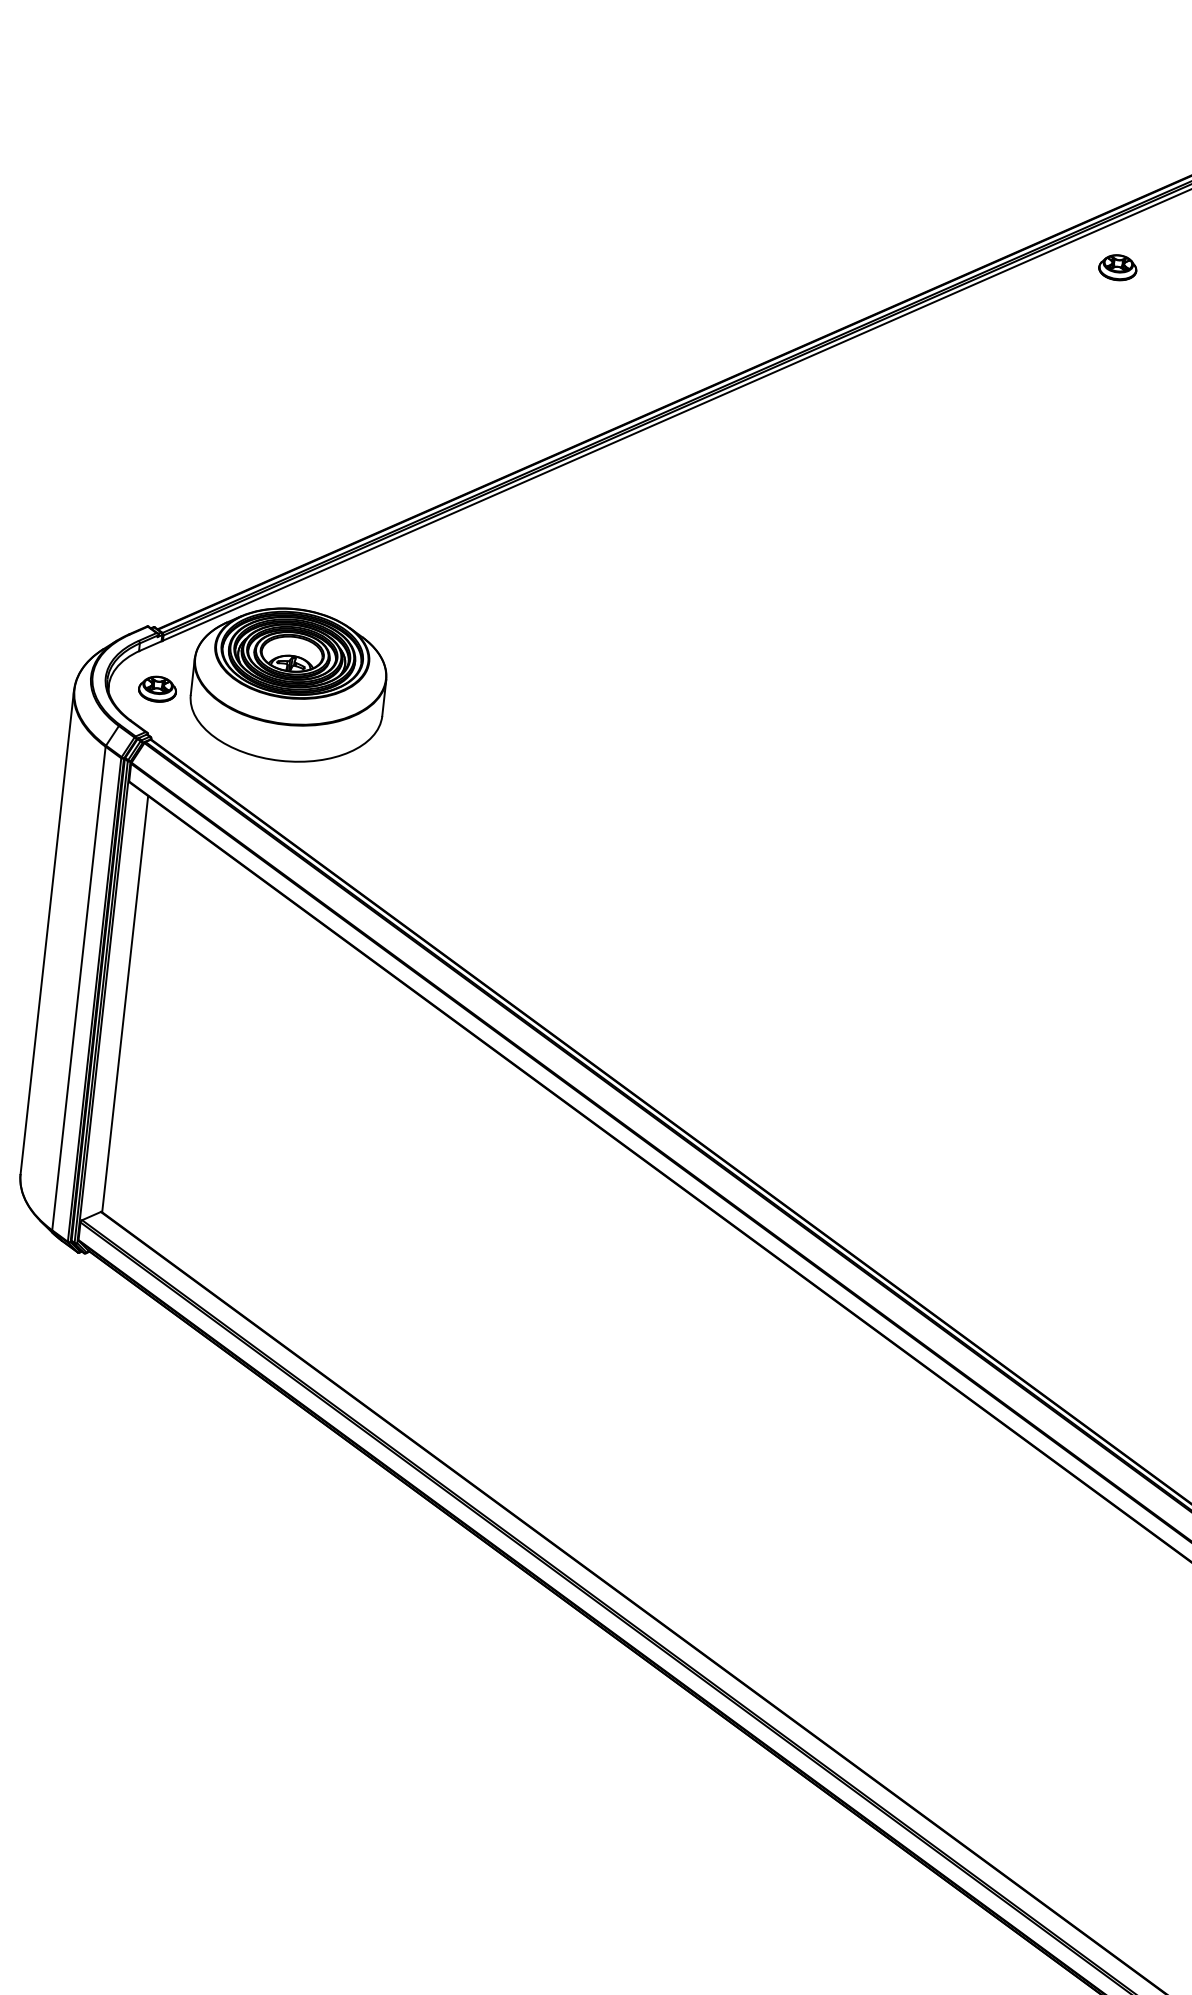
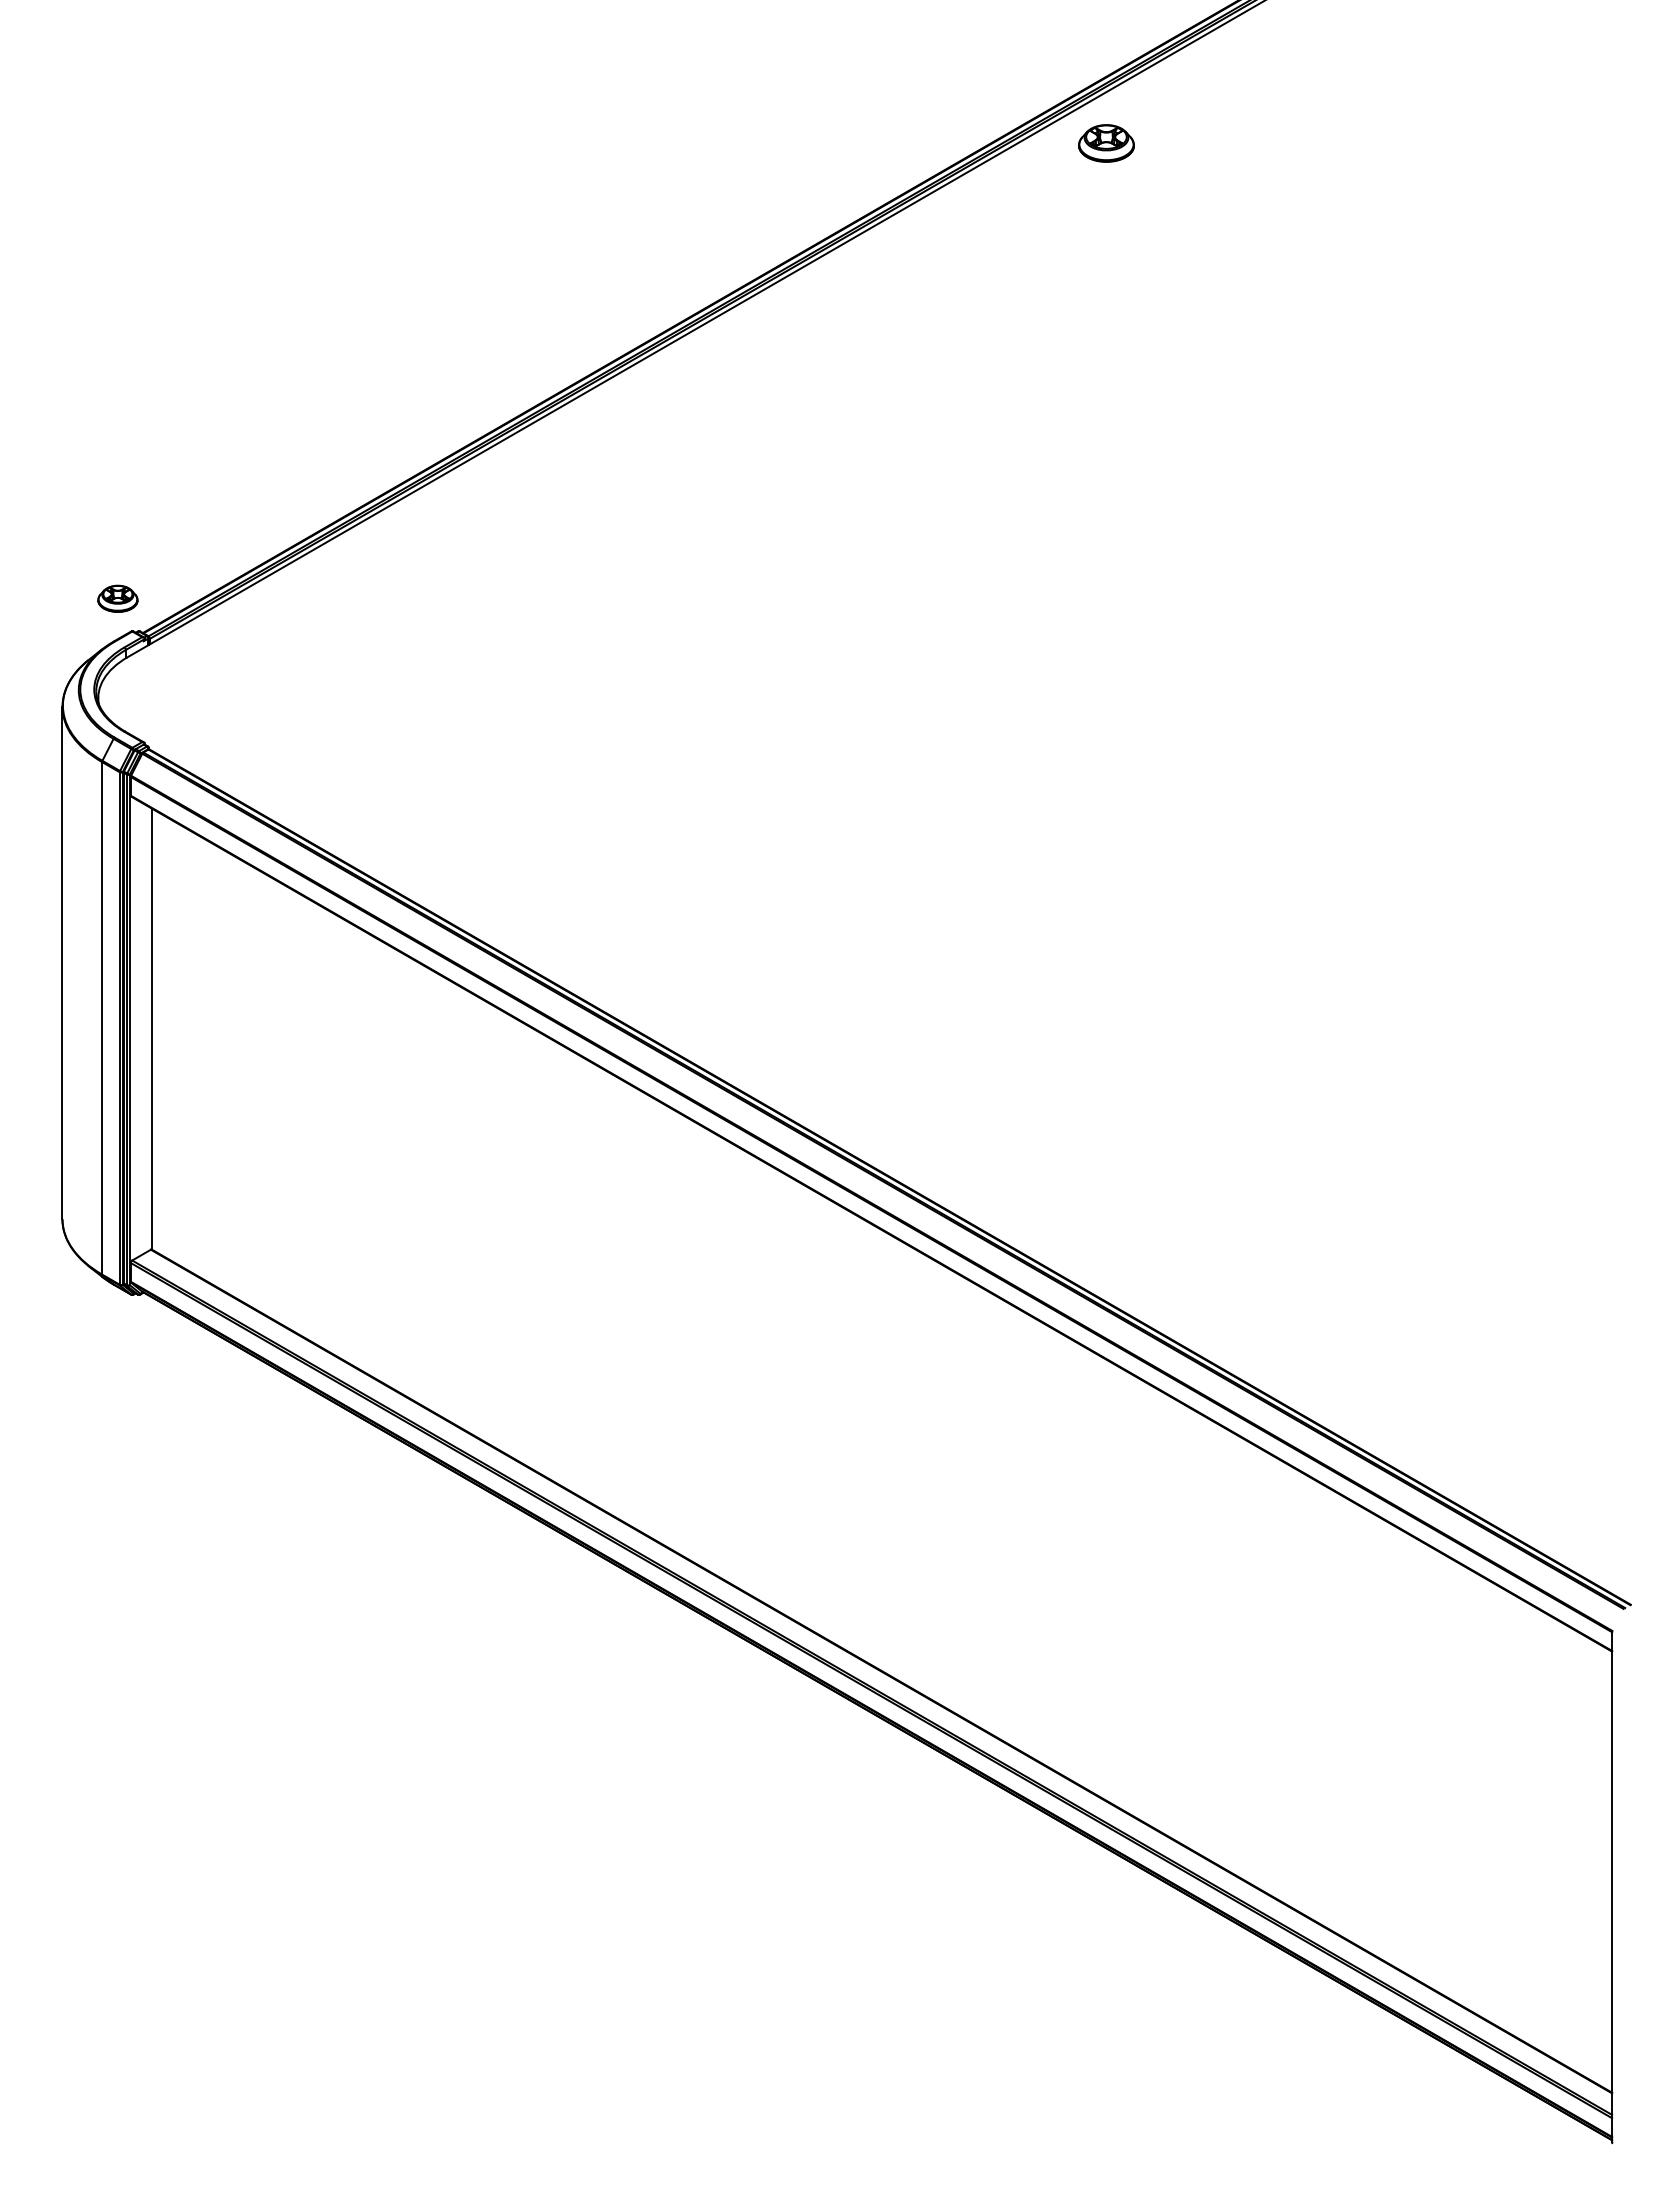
part: (1117, 267) -> (1106, 143), size x1.4
part: (288, 685) -> (286, 676), removed
part: (157, 688) -> (117, 598), moved

